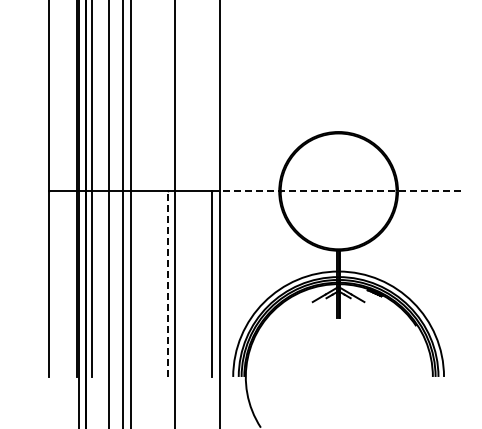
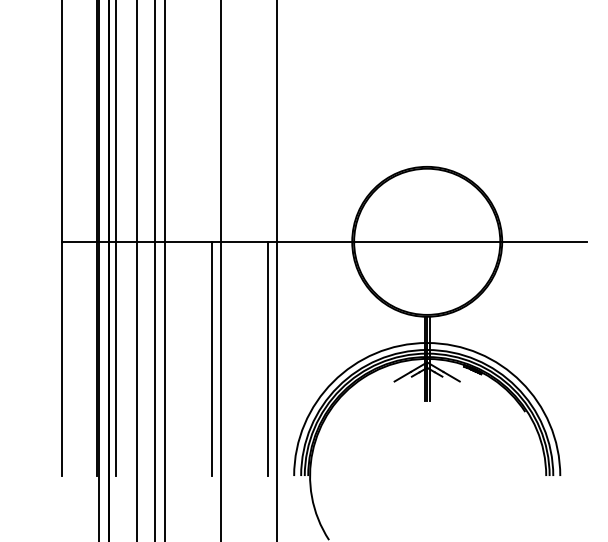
line: (339, 191) -> (428, 241), dashed -> solid
line: (167, 284) -> (211, 359), dashed -> solid

